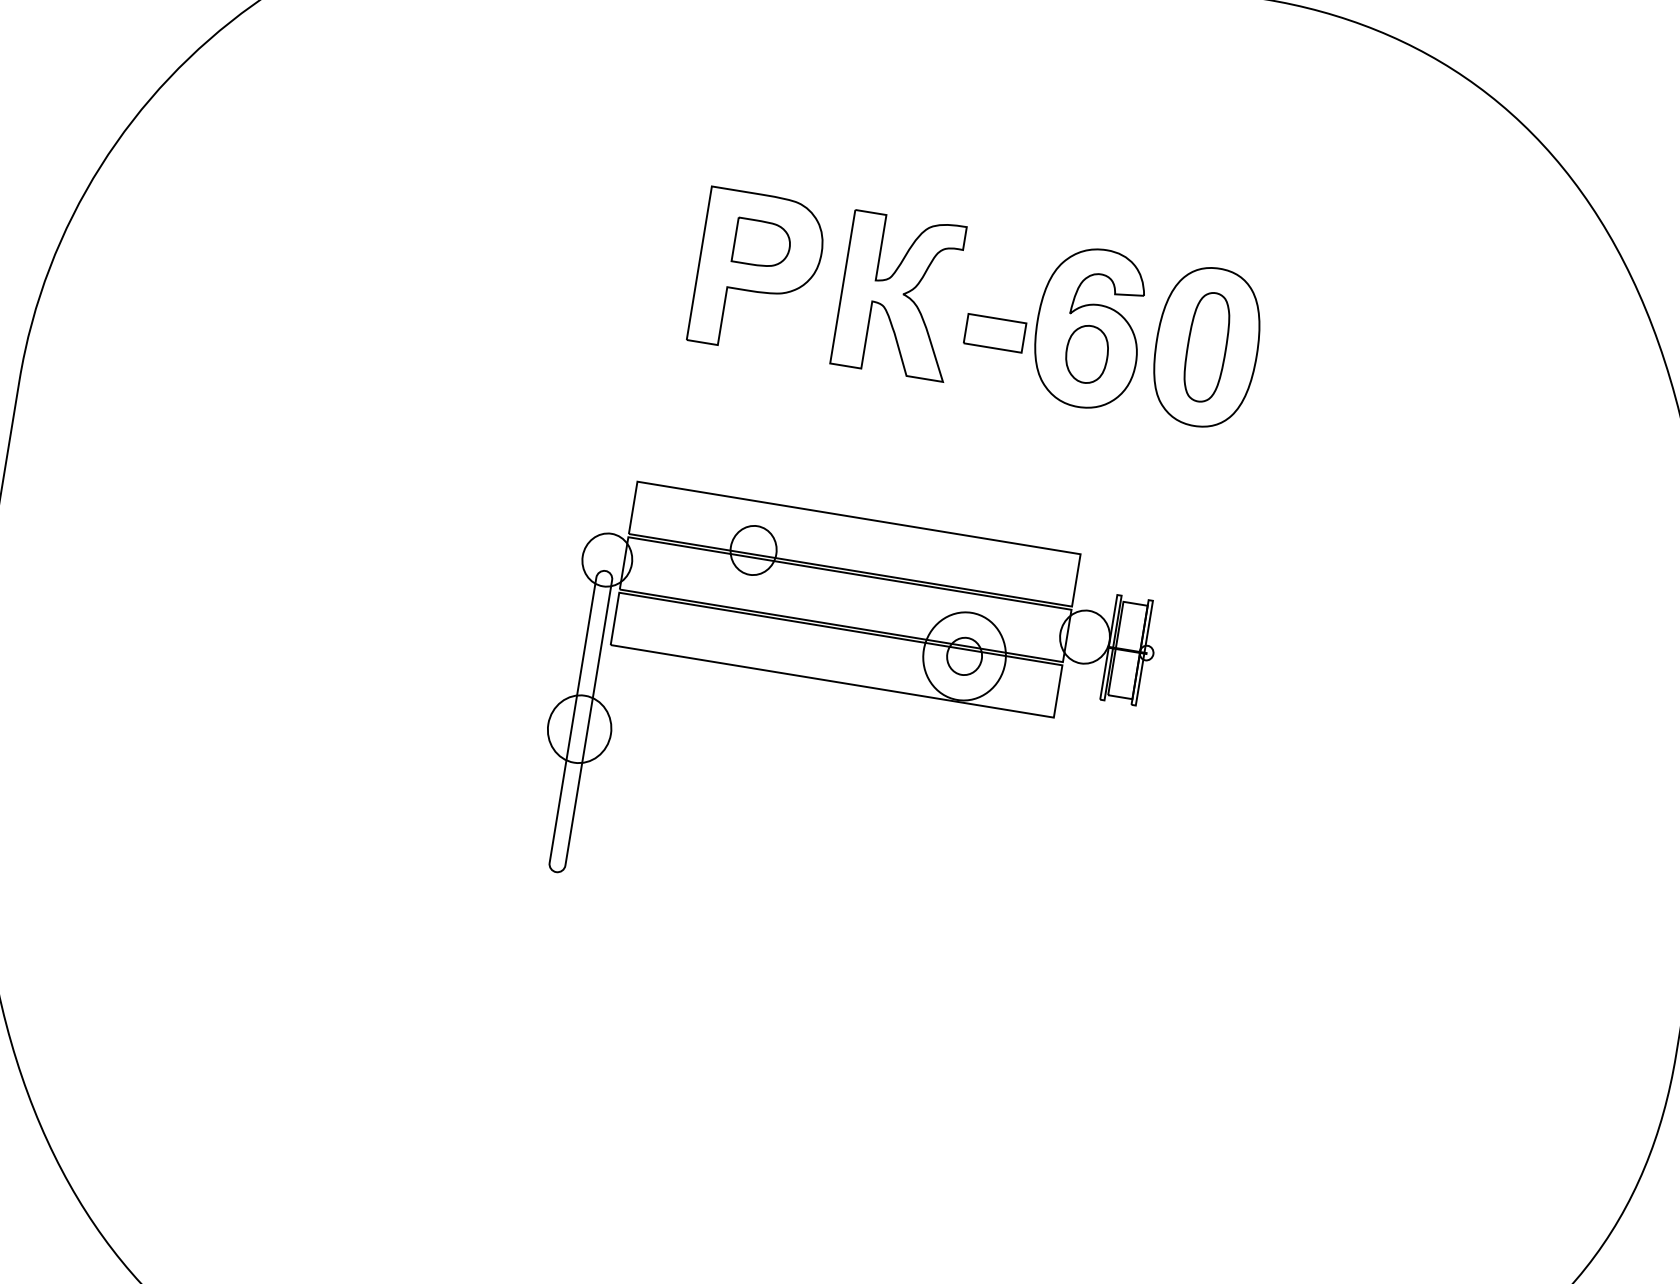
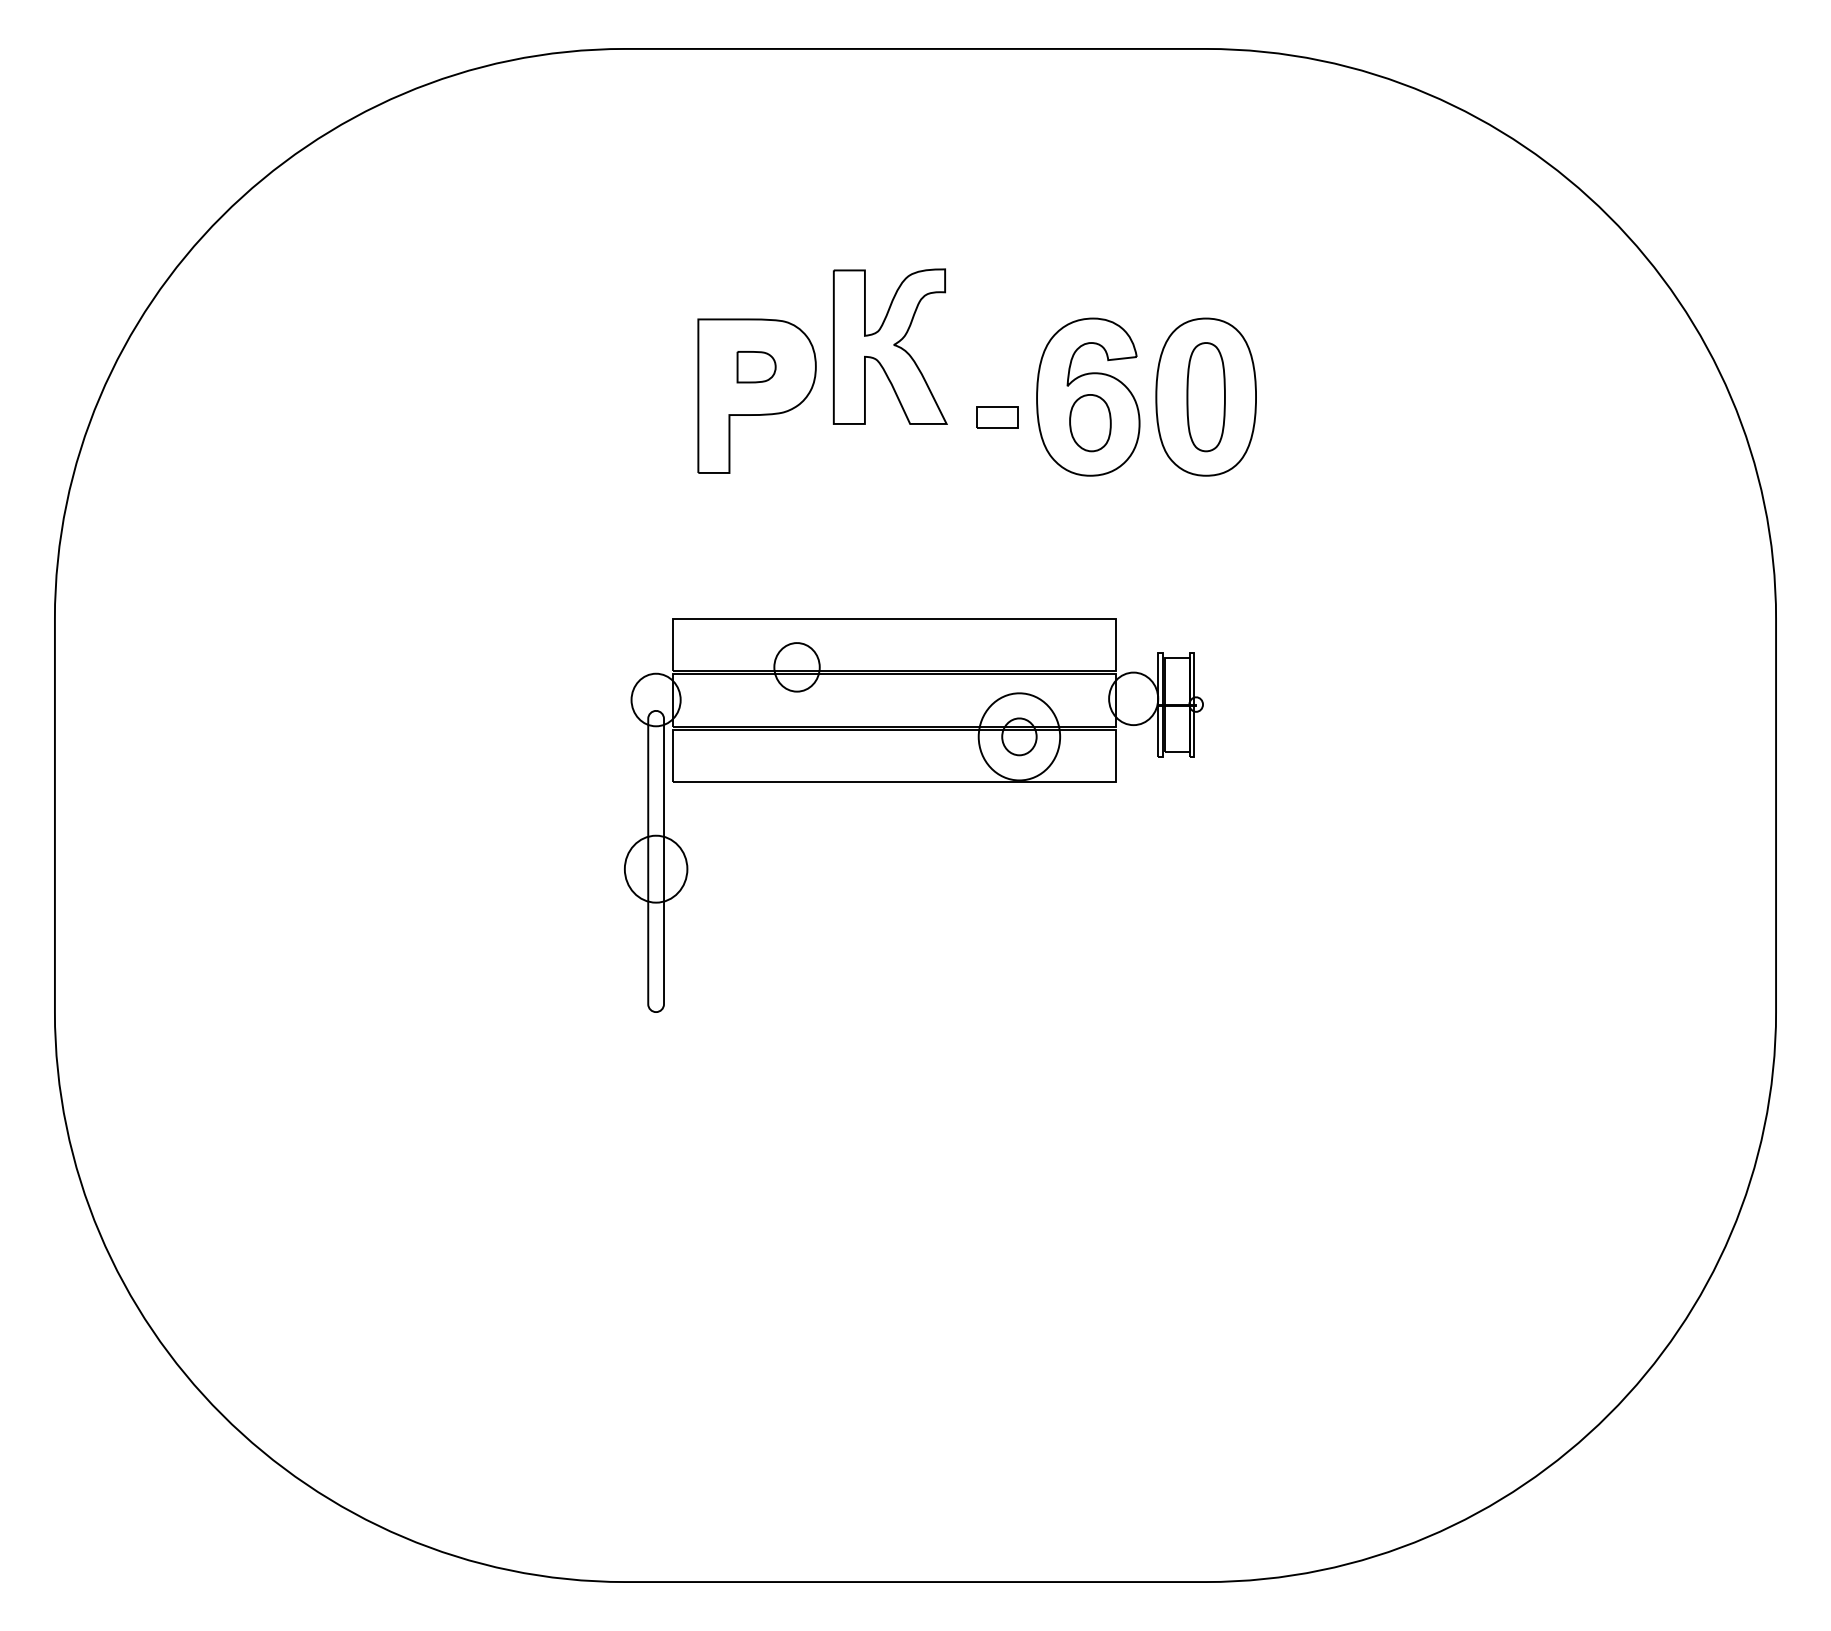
part: (762, 243) -> (756, 366), size x0.7
part: (898, 295) -> (889, 346), moved
part: (994, 333) -> (997, 417), size x0.7

